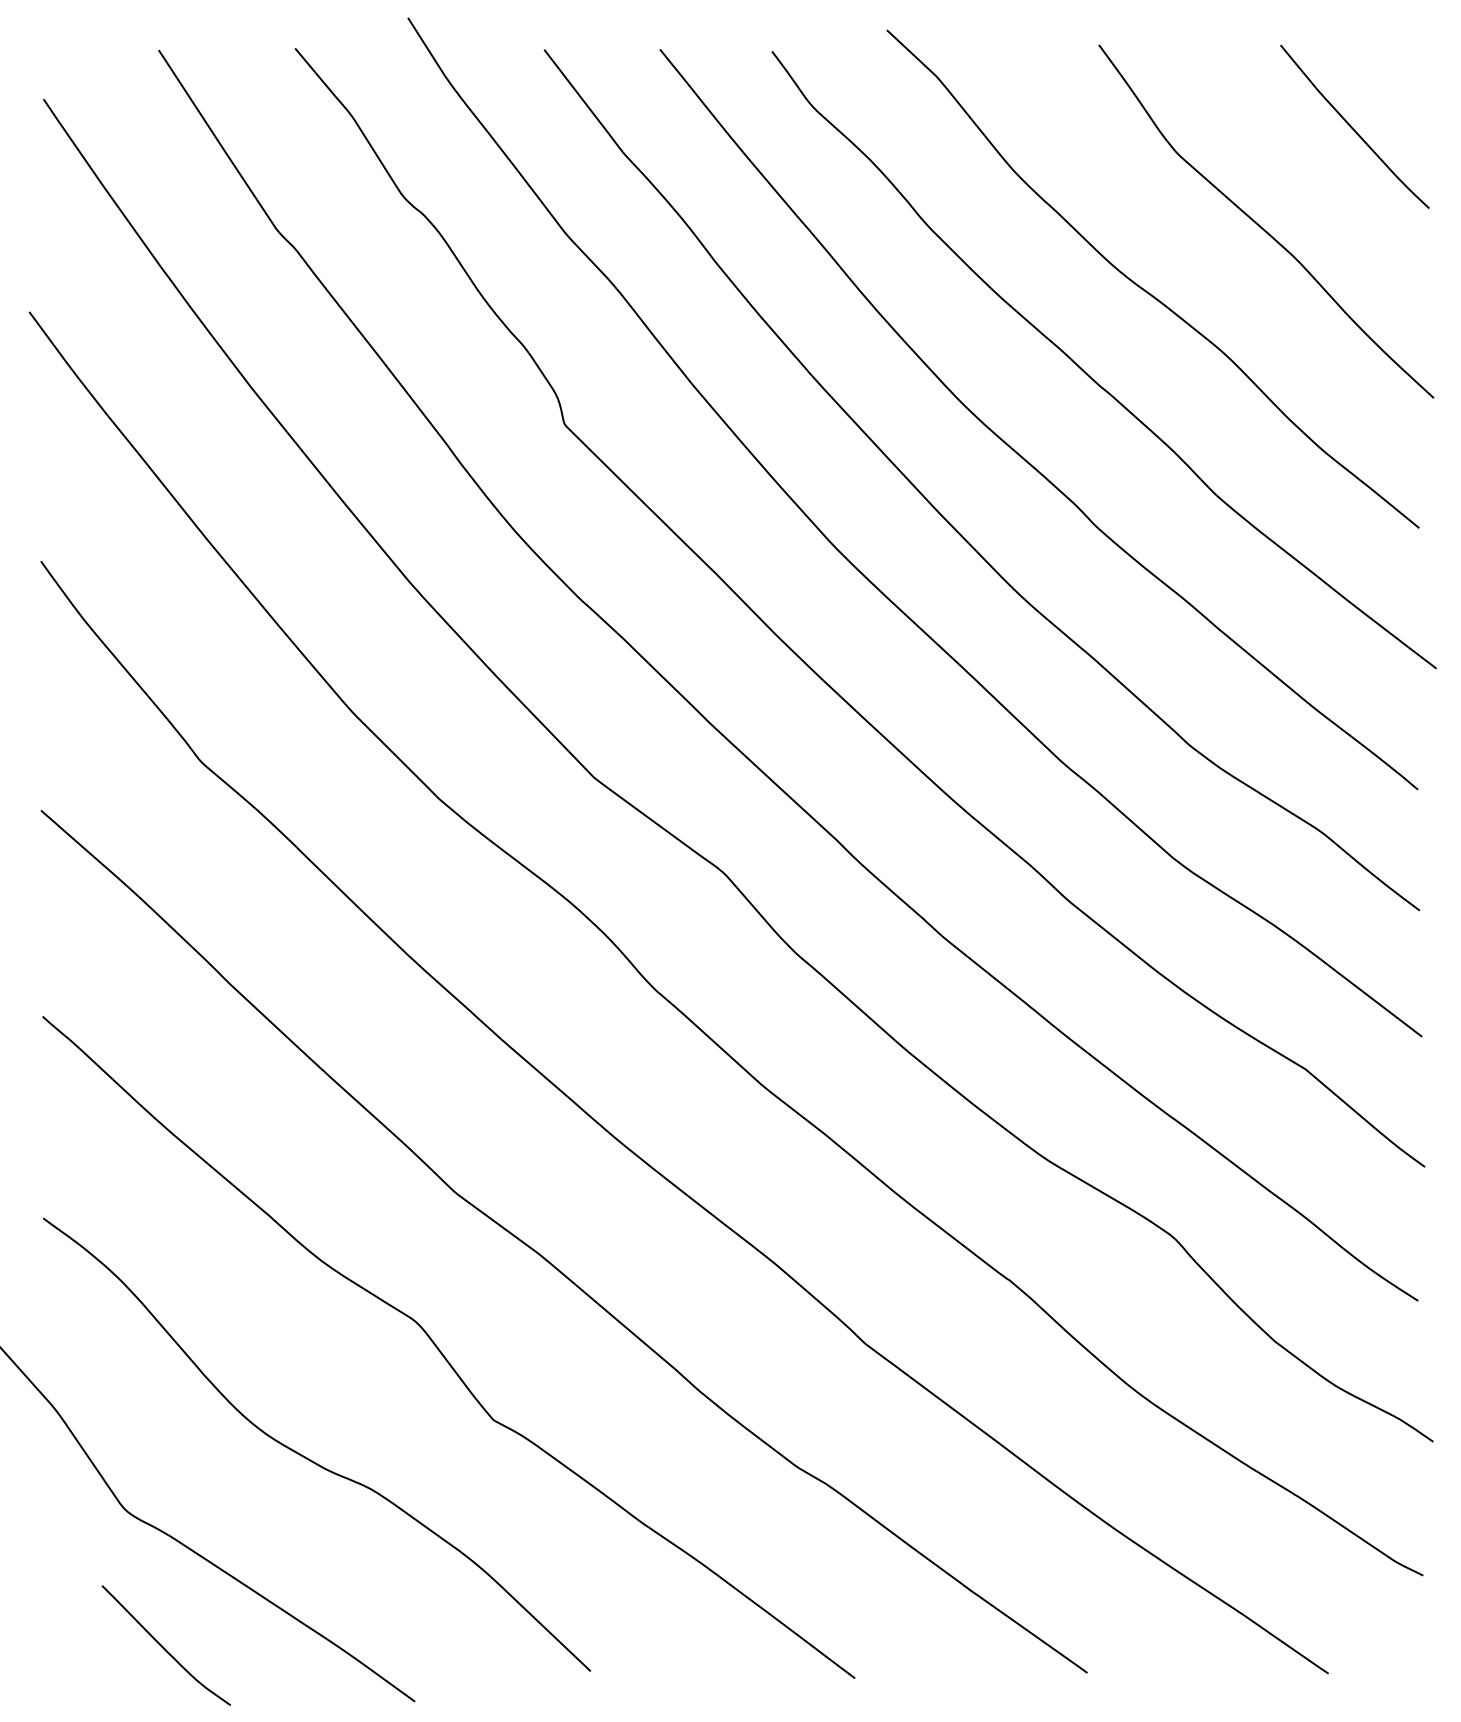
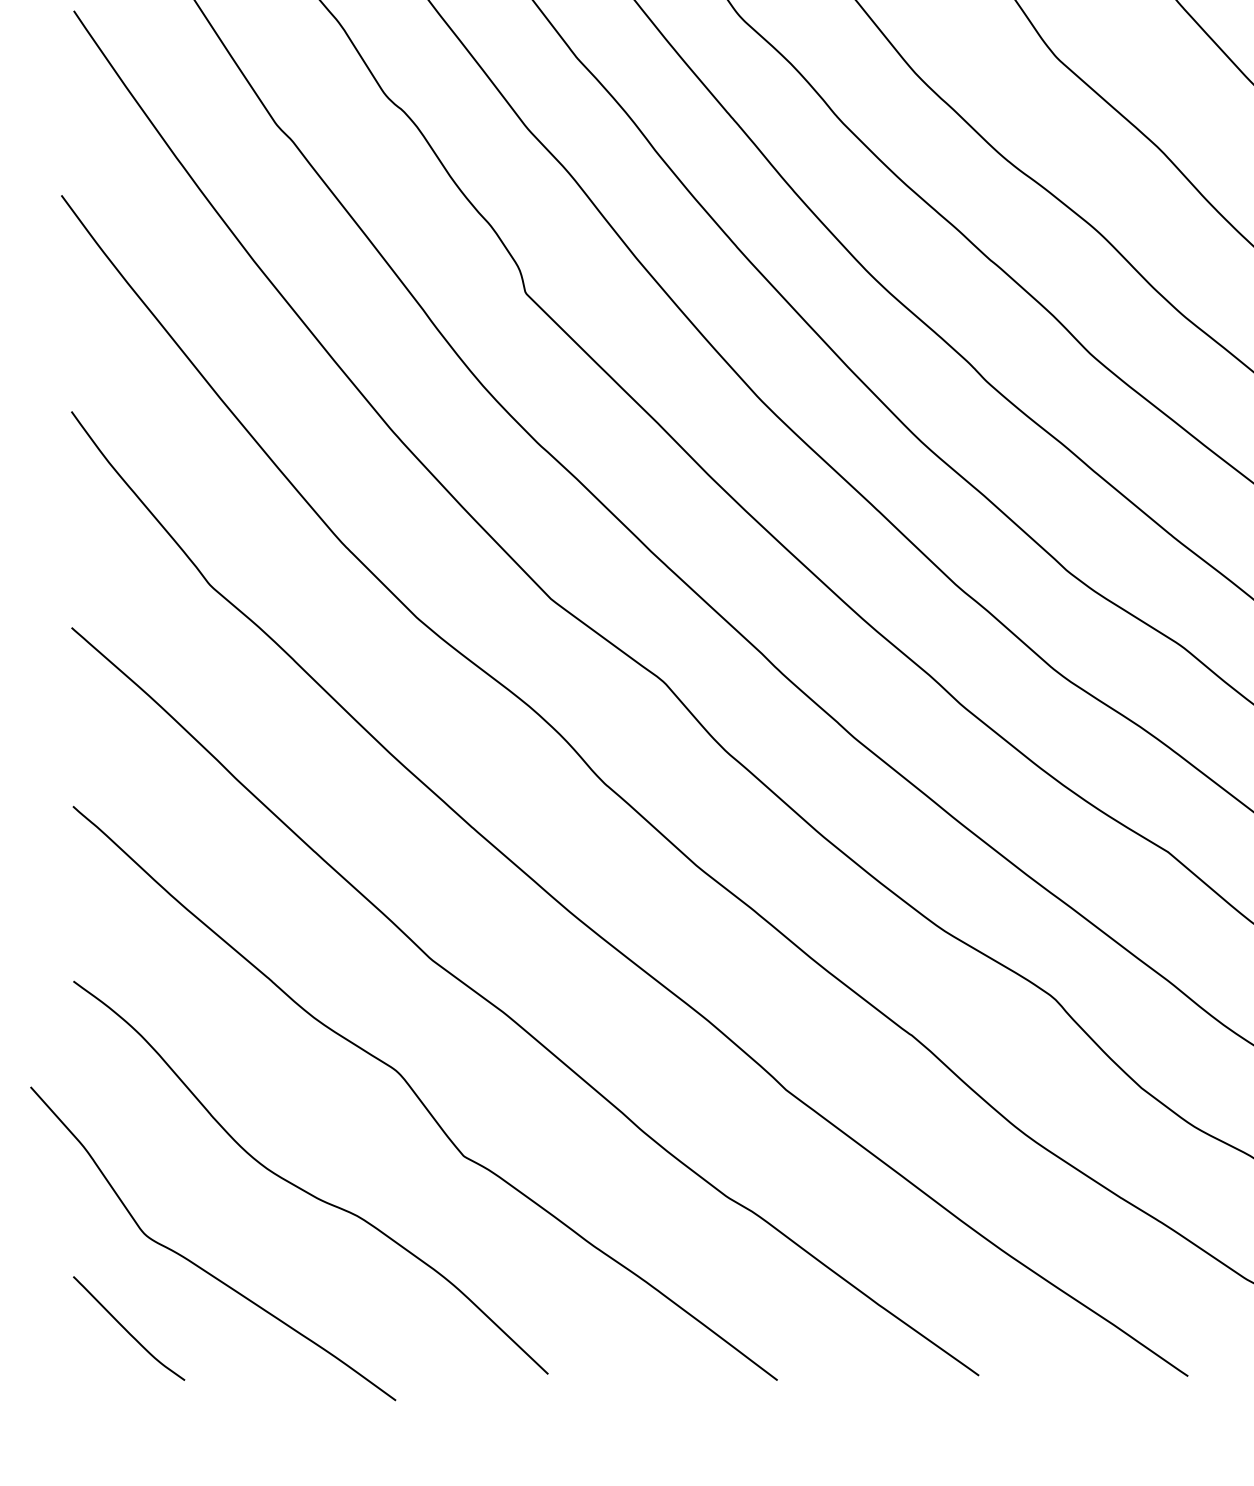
curve: (163, 1646) -> (126, 1329), moved

